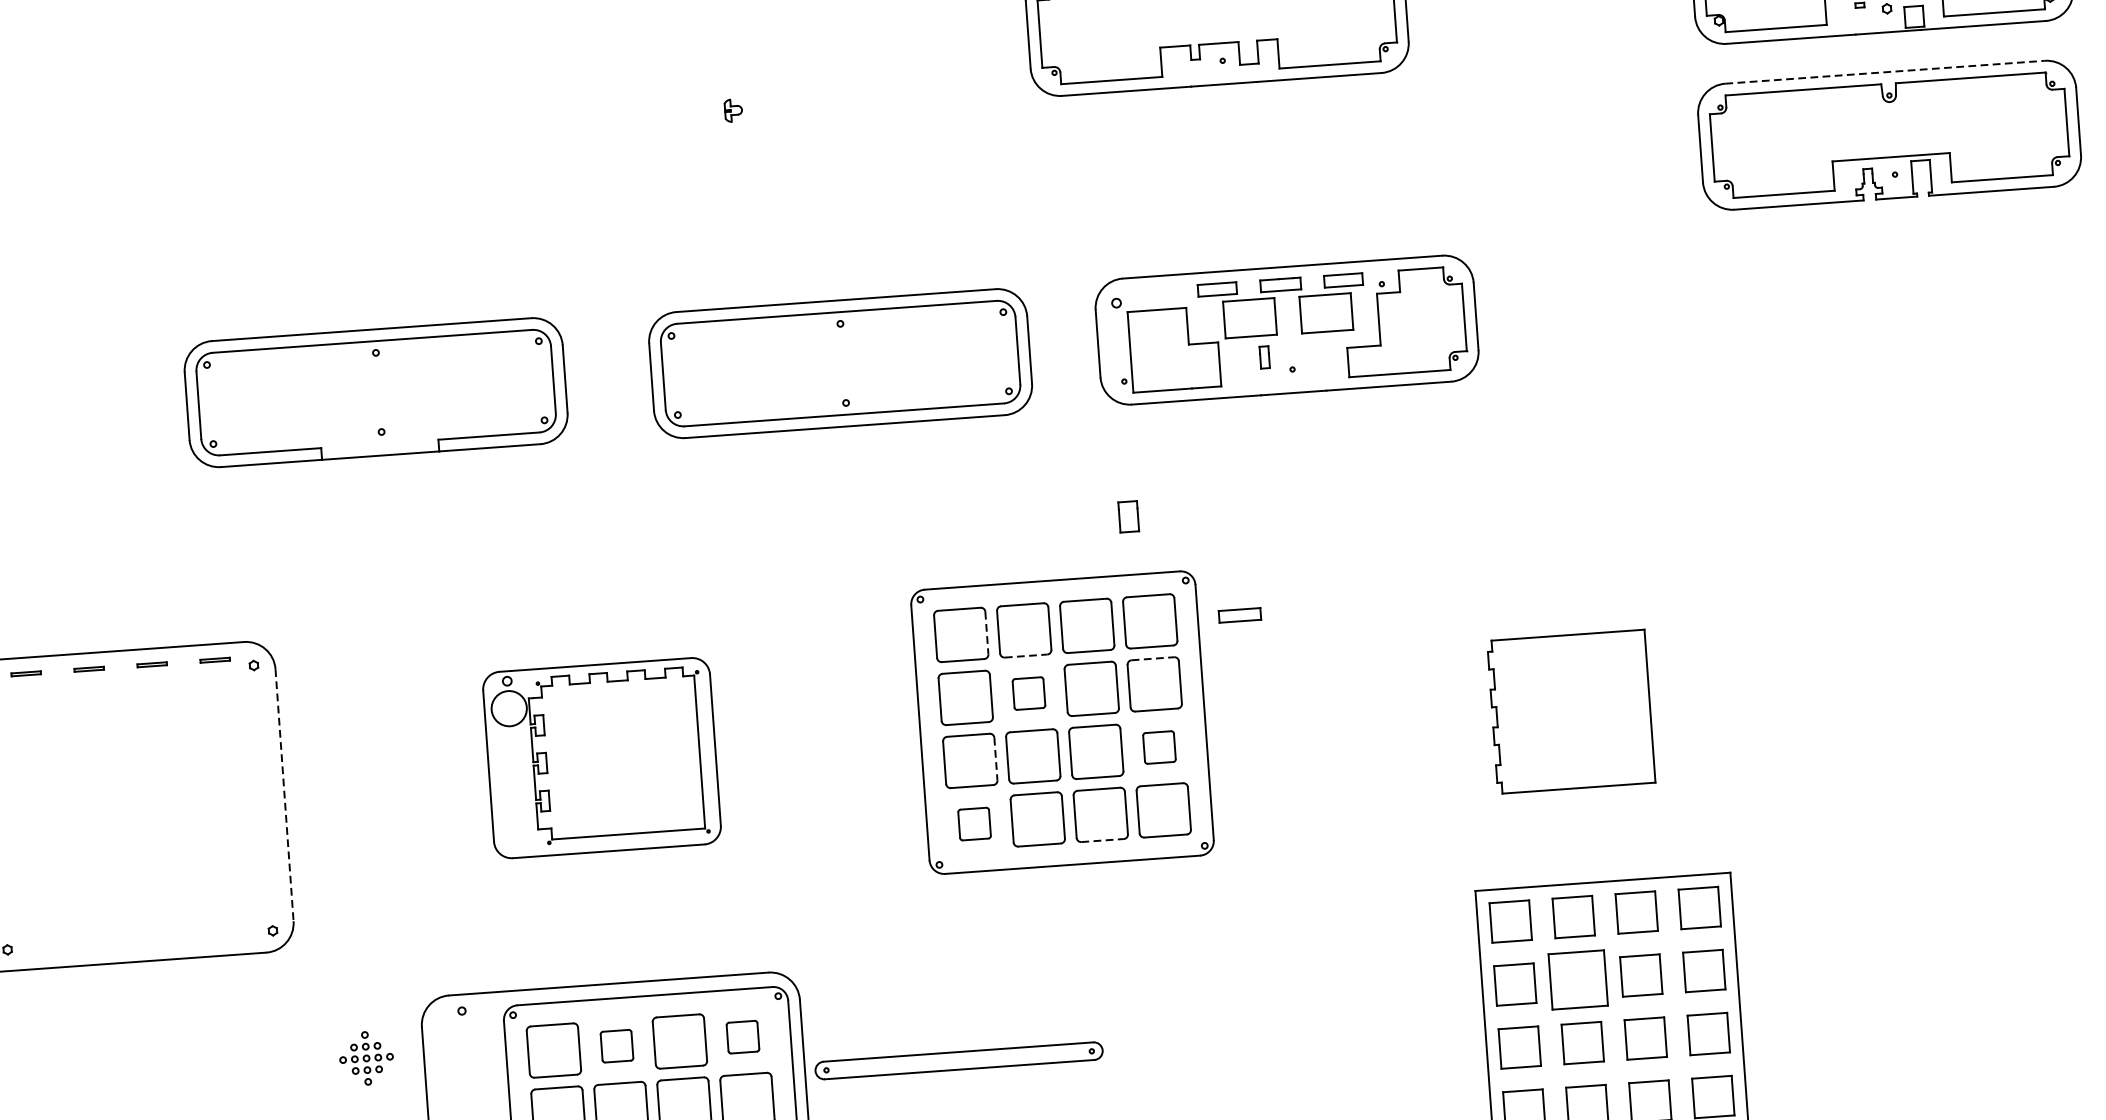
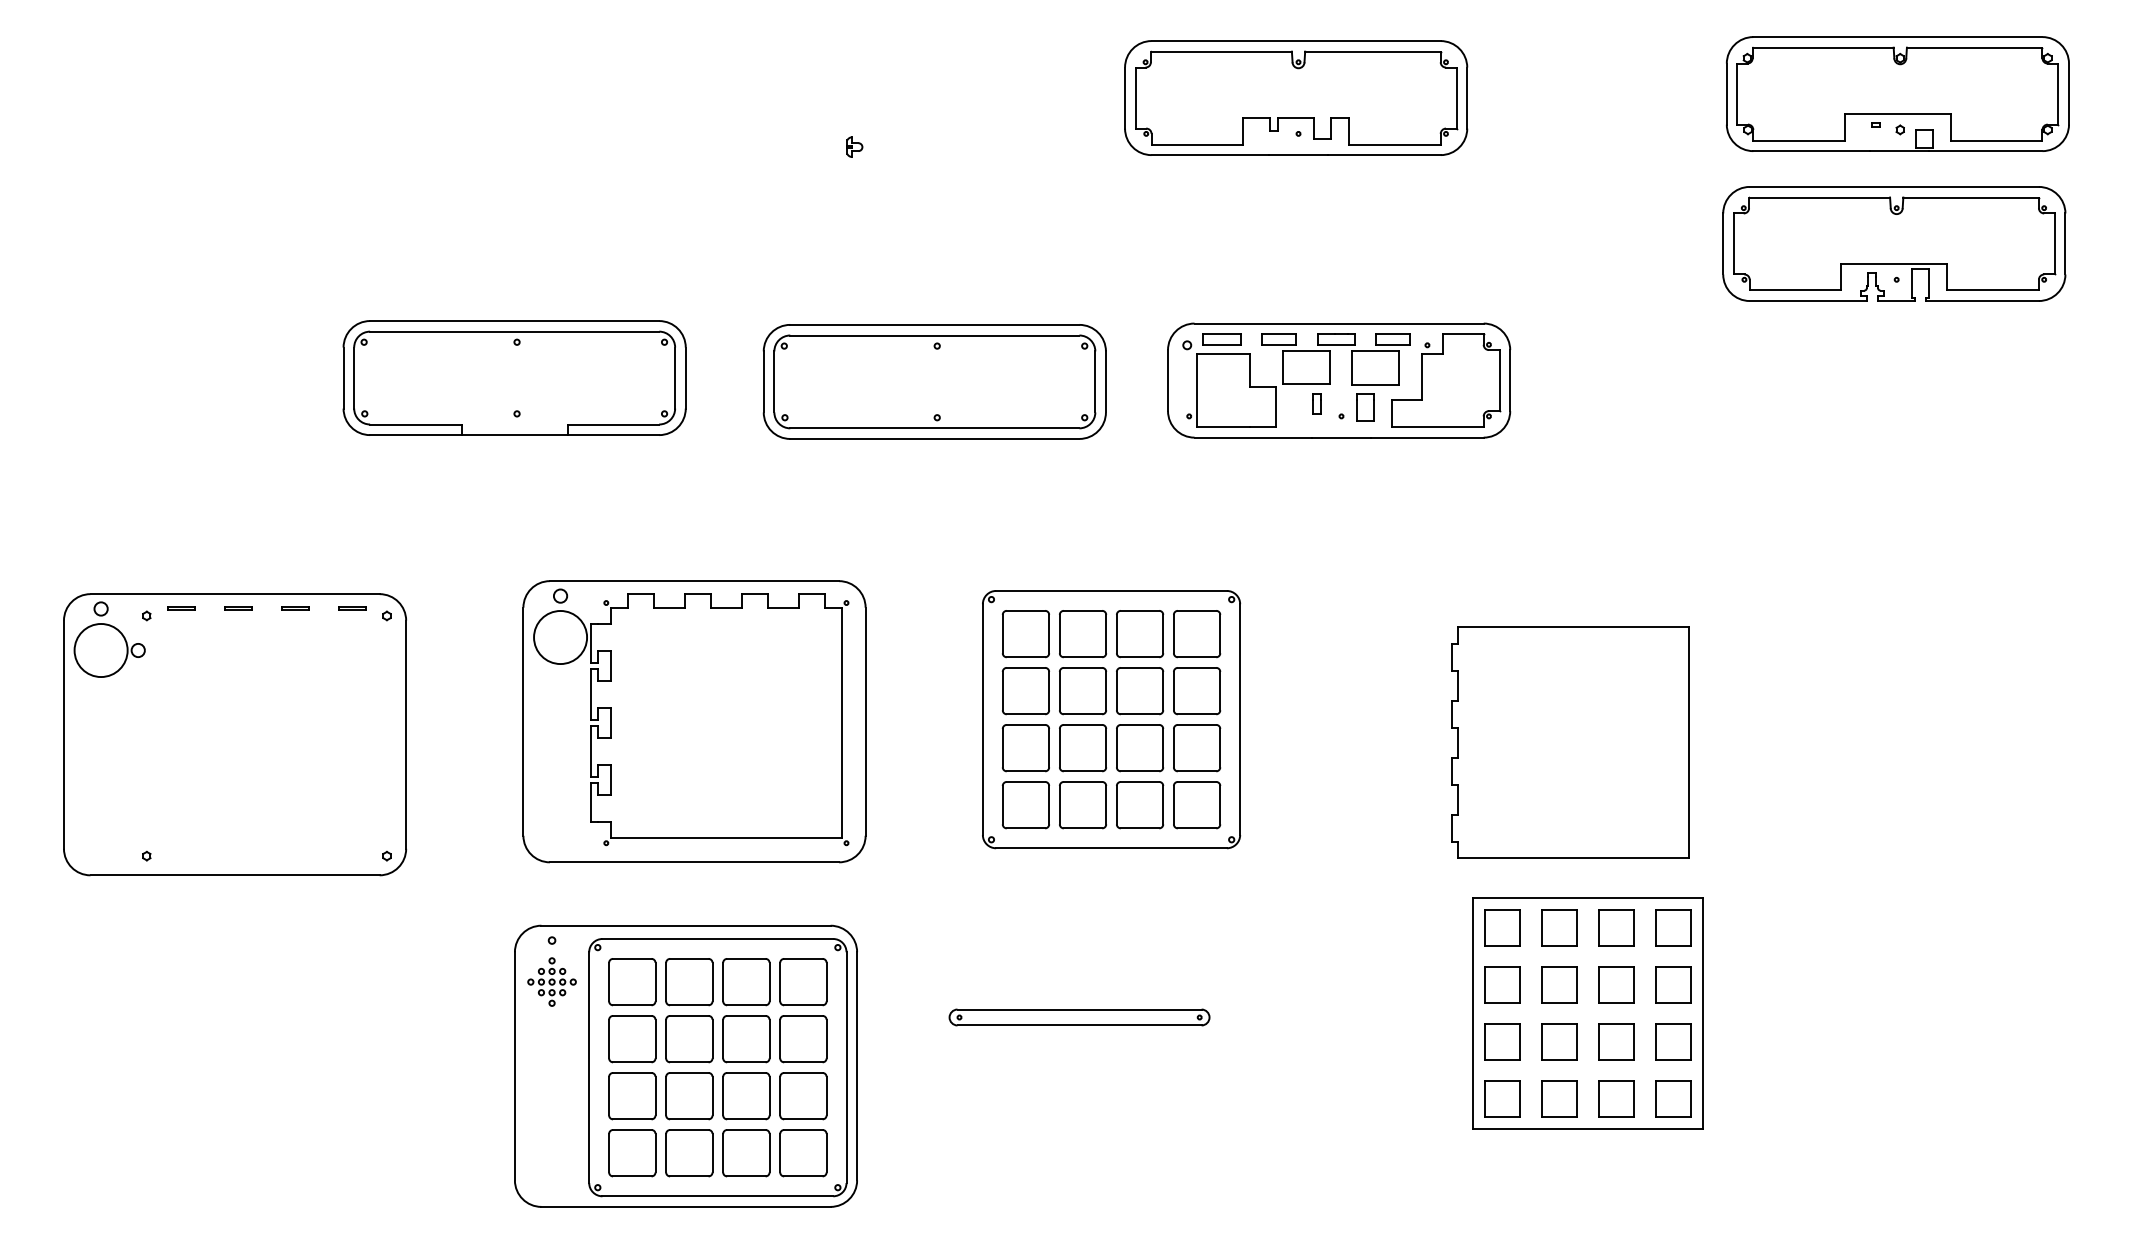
line: (1885, 71) -> (1894, 186), dashed -> solid
part: (1128, 516) -> (1365, 407), moved
part: (1239, 615) -> (1221, 339), moved
line: (987, 633) -> (1049, 634), dashed -> solid
line: (1026, 656) -> (1083, 657), dashed -> solid
line: (1153, 658) -> (1197, 667), dashed -> solid
part: (1029, 693) -> (1083, 691), size x1.67
part: (1571, 711) -> (1570, 742), size x1.67
part: (1159, 747) -> (1197, 748), size x1.67
part: (601, 757) -> (694, 721), size x1.67
line: (996, 759) -> (1049, 748), dashed -> solid
line: (284, 796) -> (406, 735), dashed -> solid
part: (974, 824) -> (1025, 805), size x1.67
line: (1103, 840) -> (1140, 828), dashed -> solid
part: (1578, 979) -> (1559, 984), size x0.71
part: (743, 1037) -> (803, 982), size x1.67
part: (617, 1046) -> (689, 982), size x1.67
part: (365, 1057) -> (551, 981), moved
part: (959, 1060) -> (1079, 1017), moved

